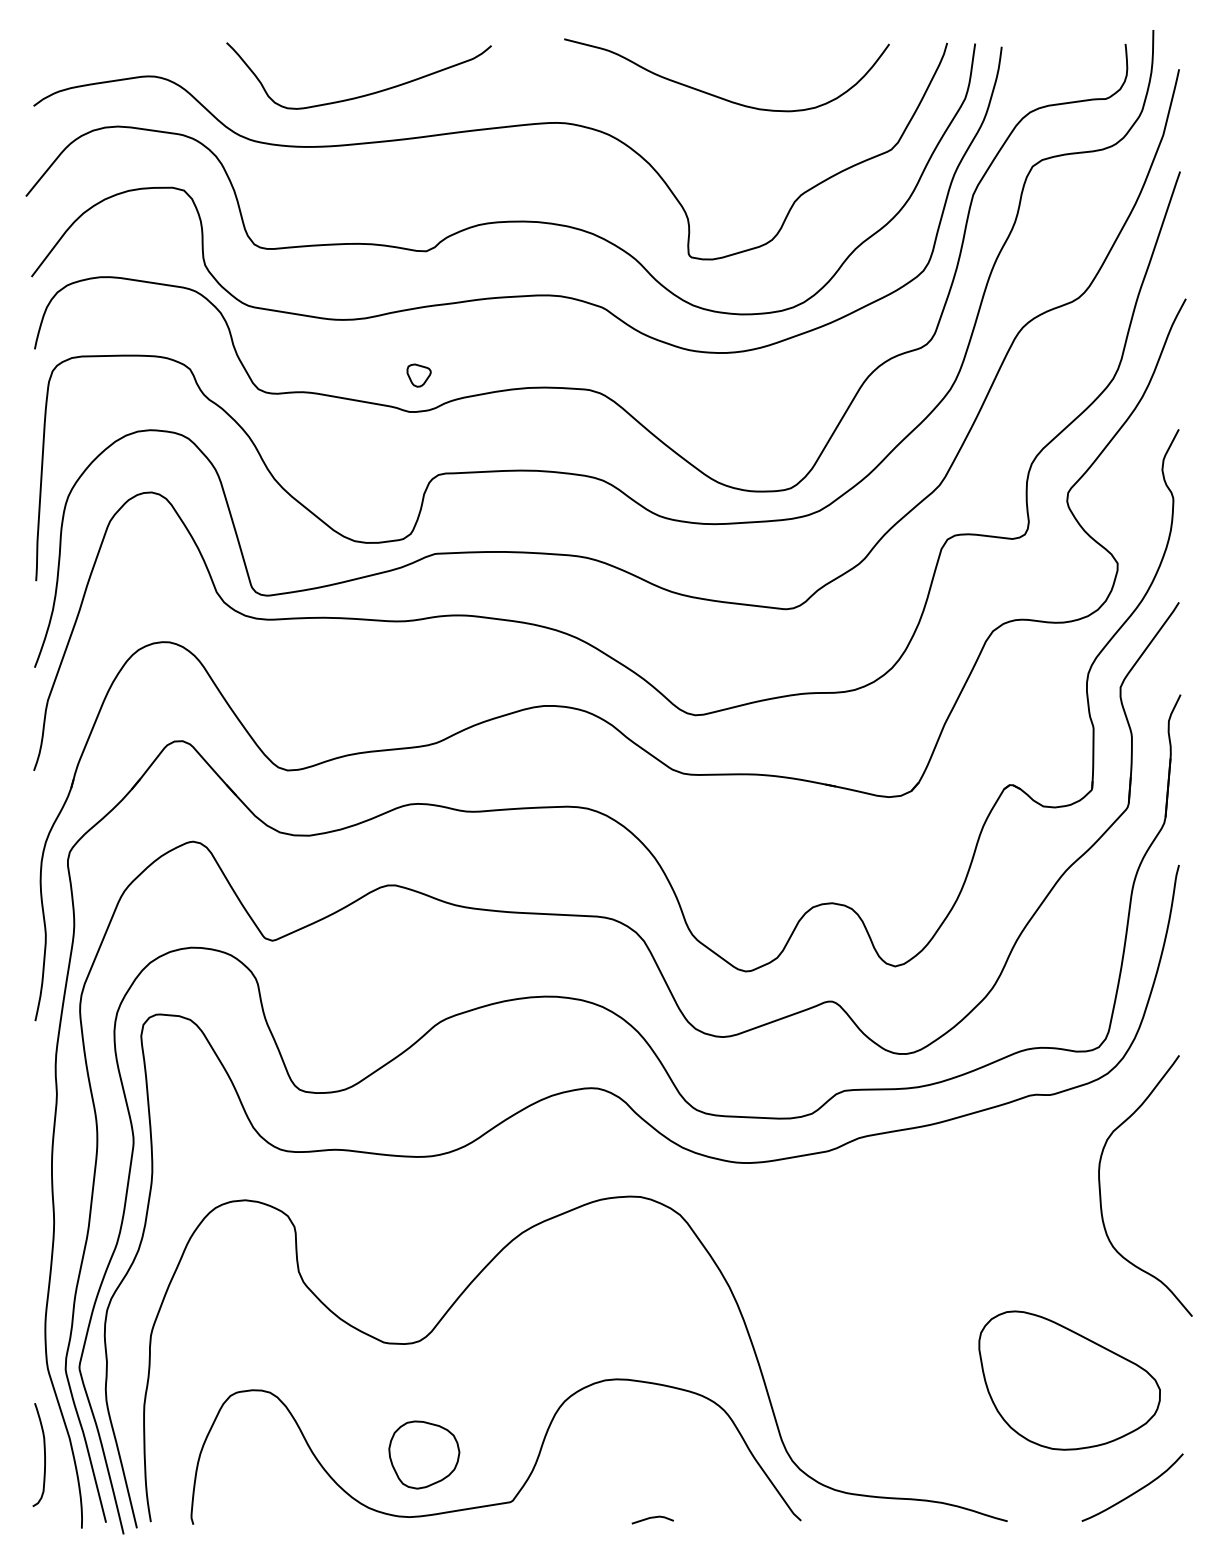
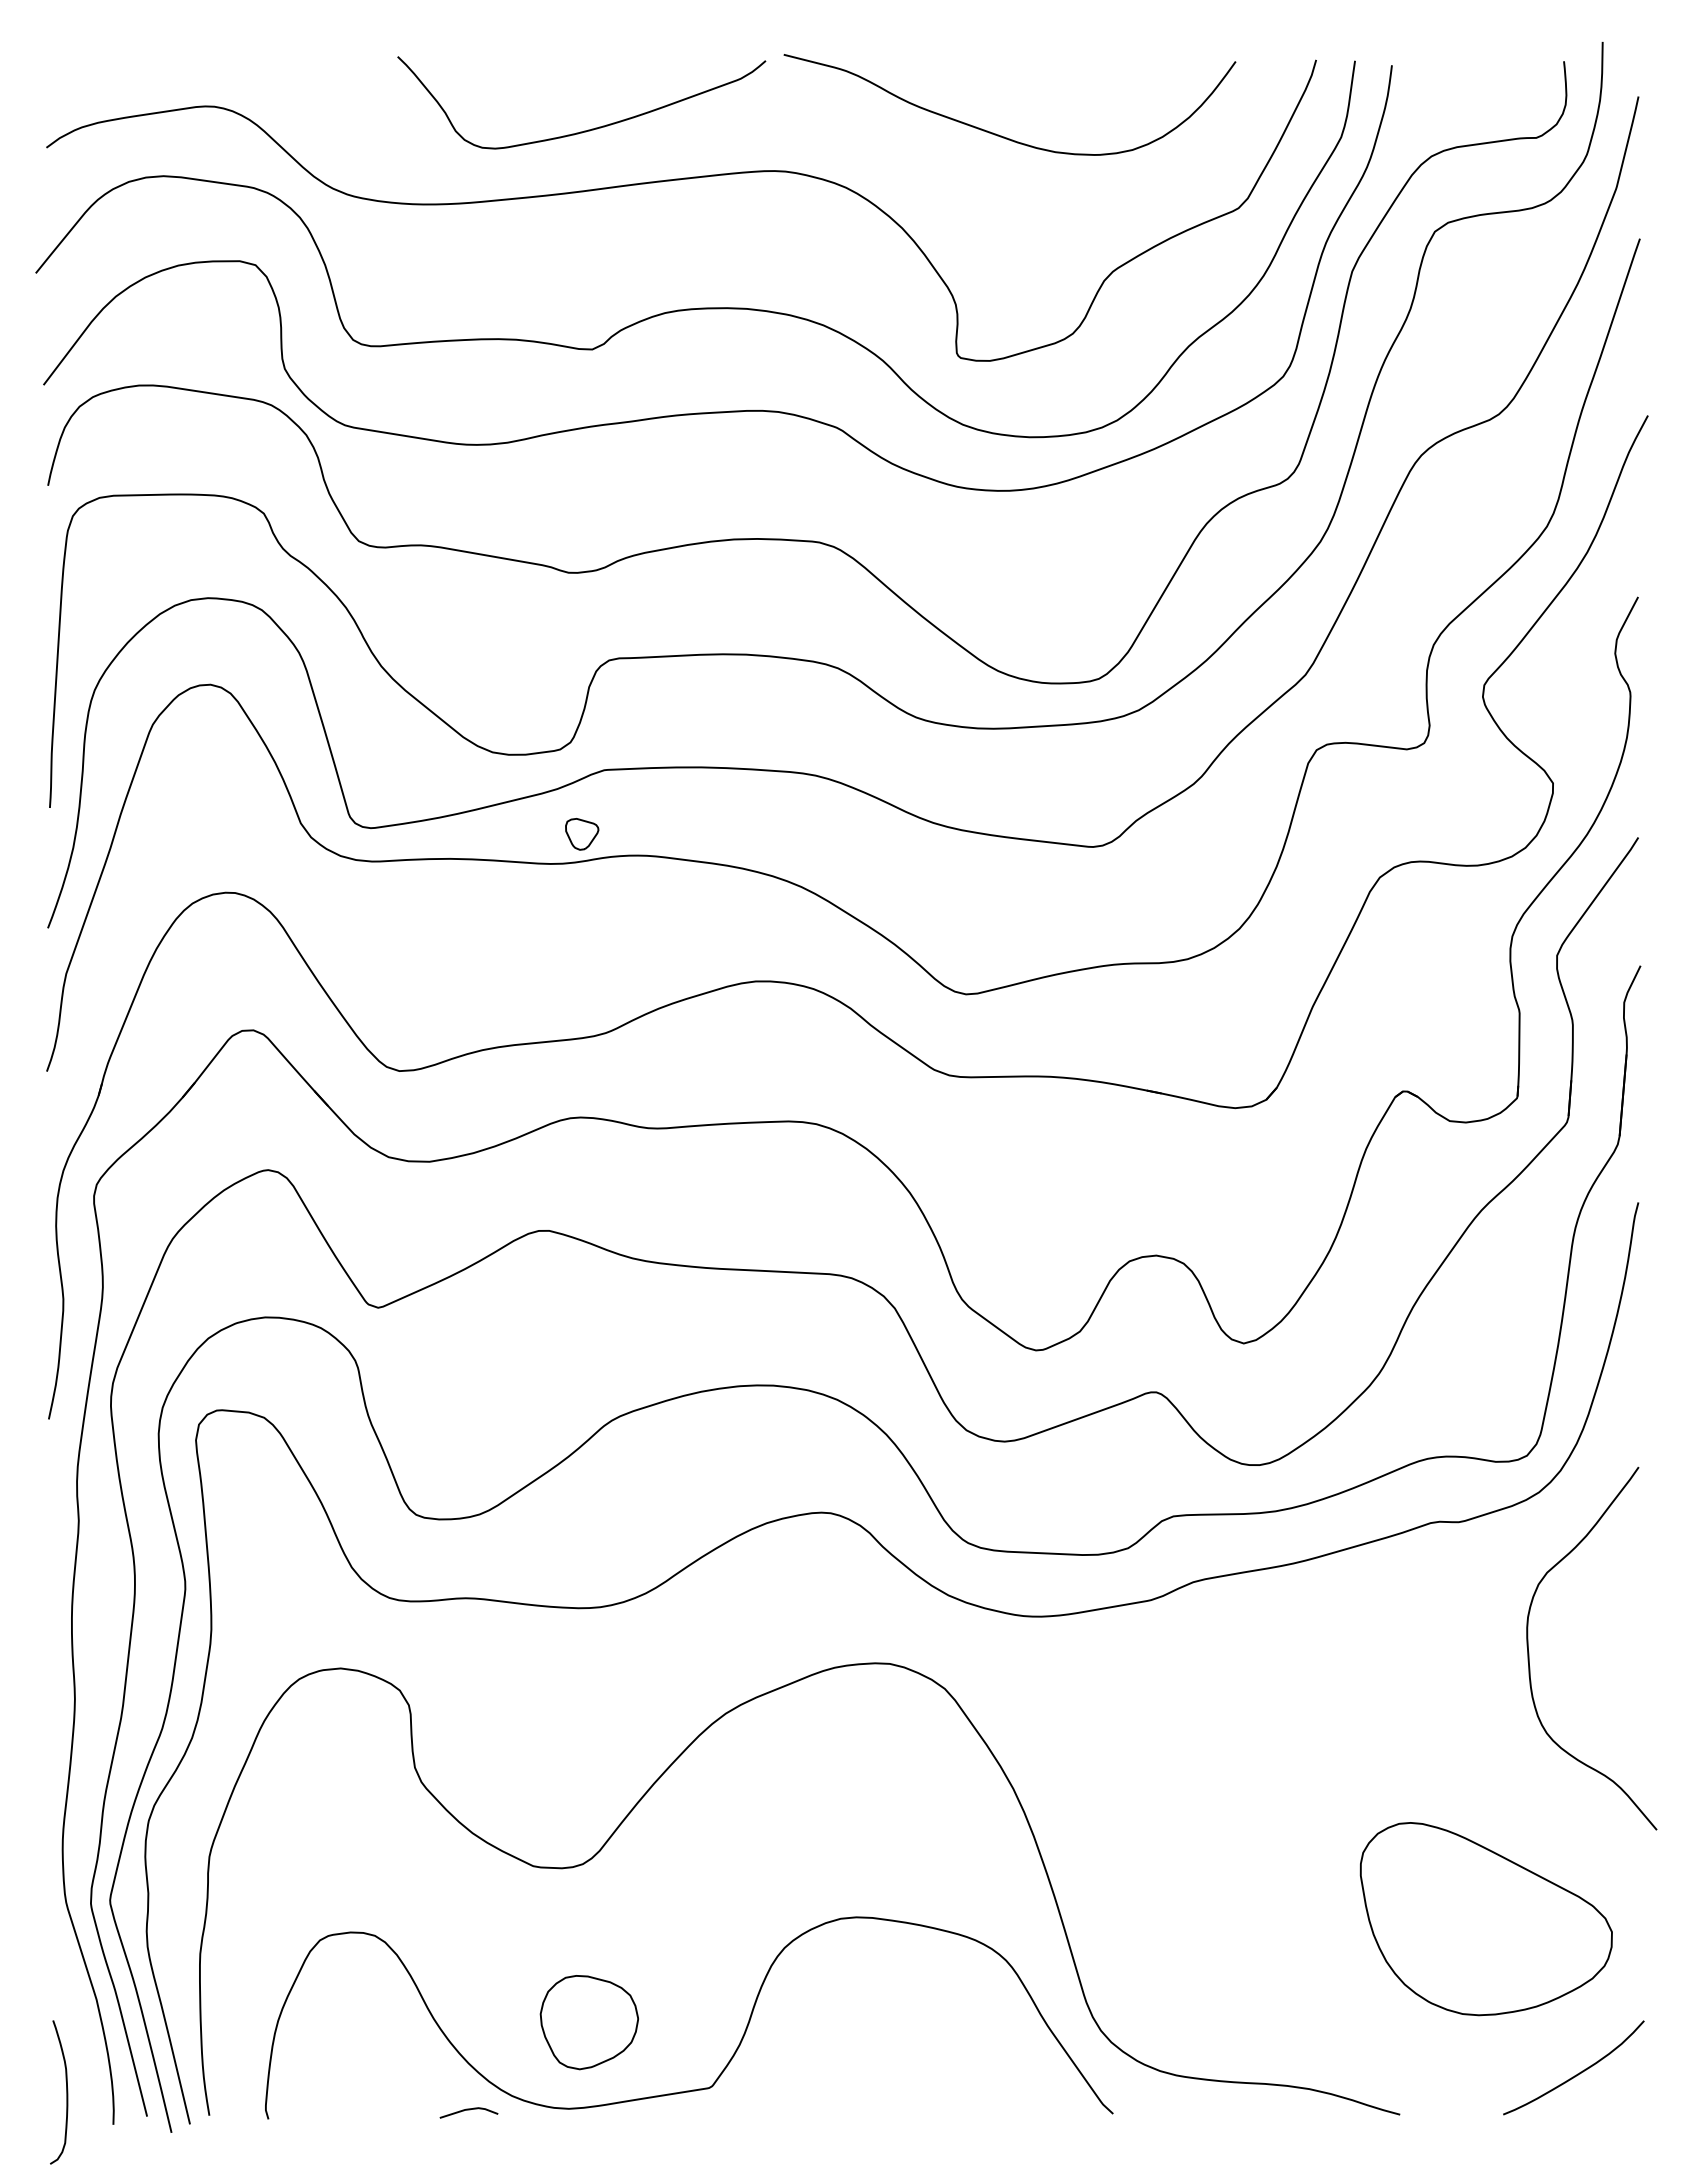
curve: (363, 95) -> (588, 129), moved
part: (419, 375) -> (582, 834), moved
curve: (44, 1455) -> (66, 2092), moved
line: (652, 1518) -> (468, 2110), moved

